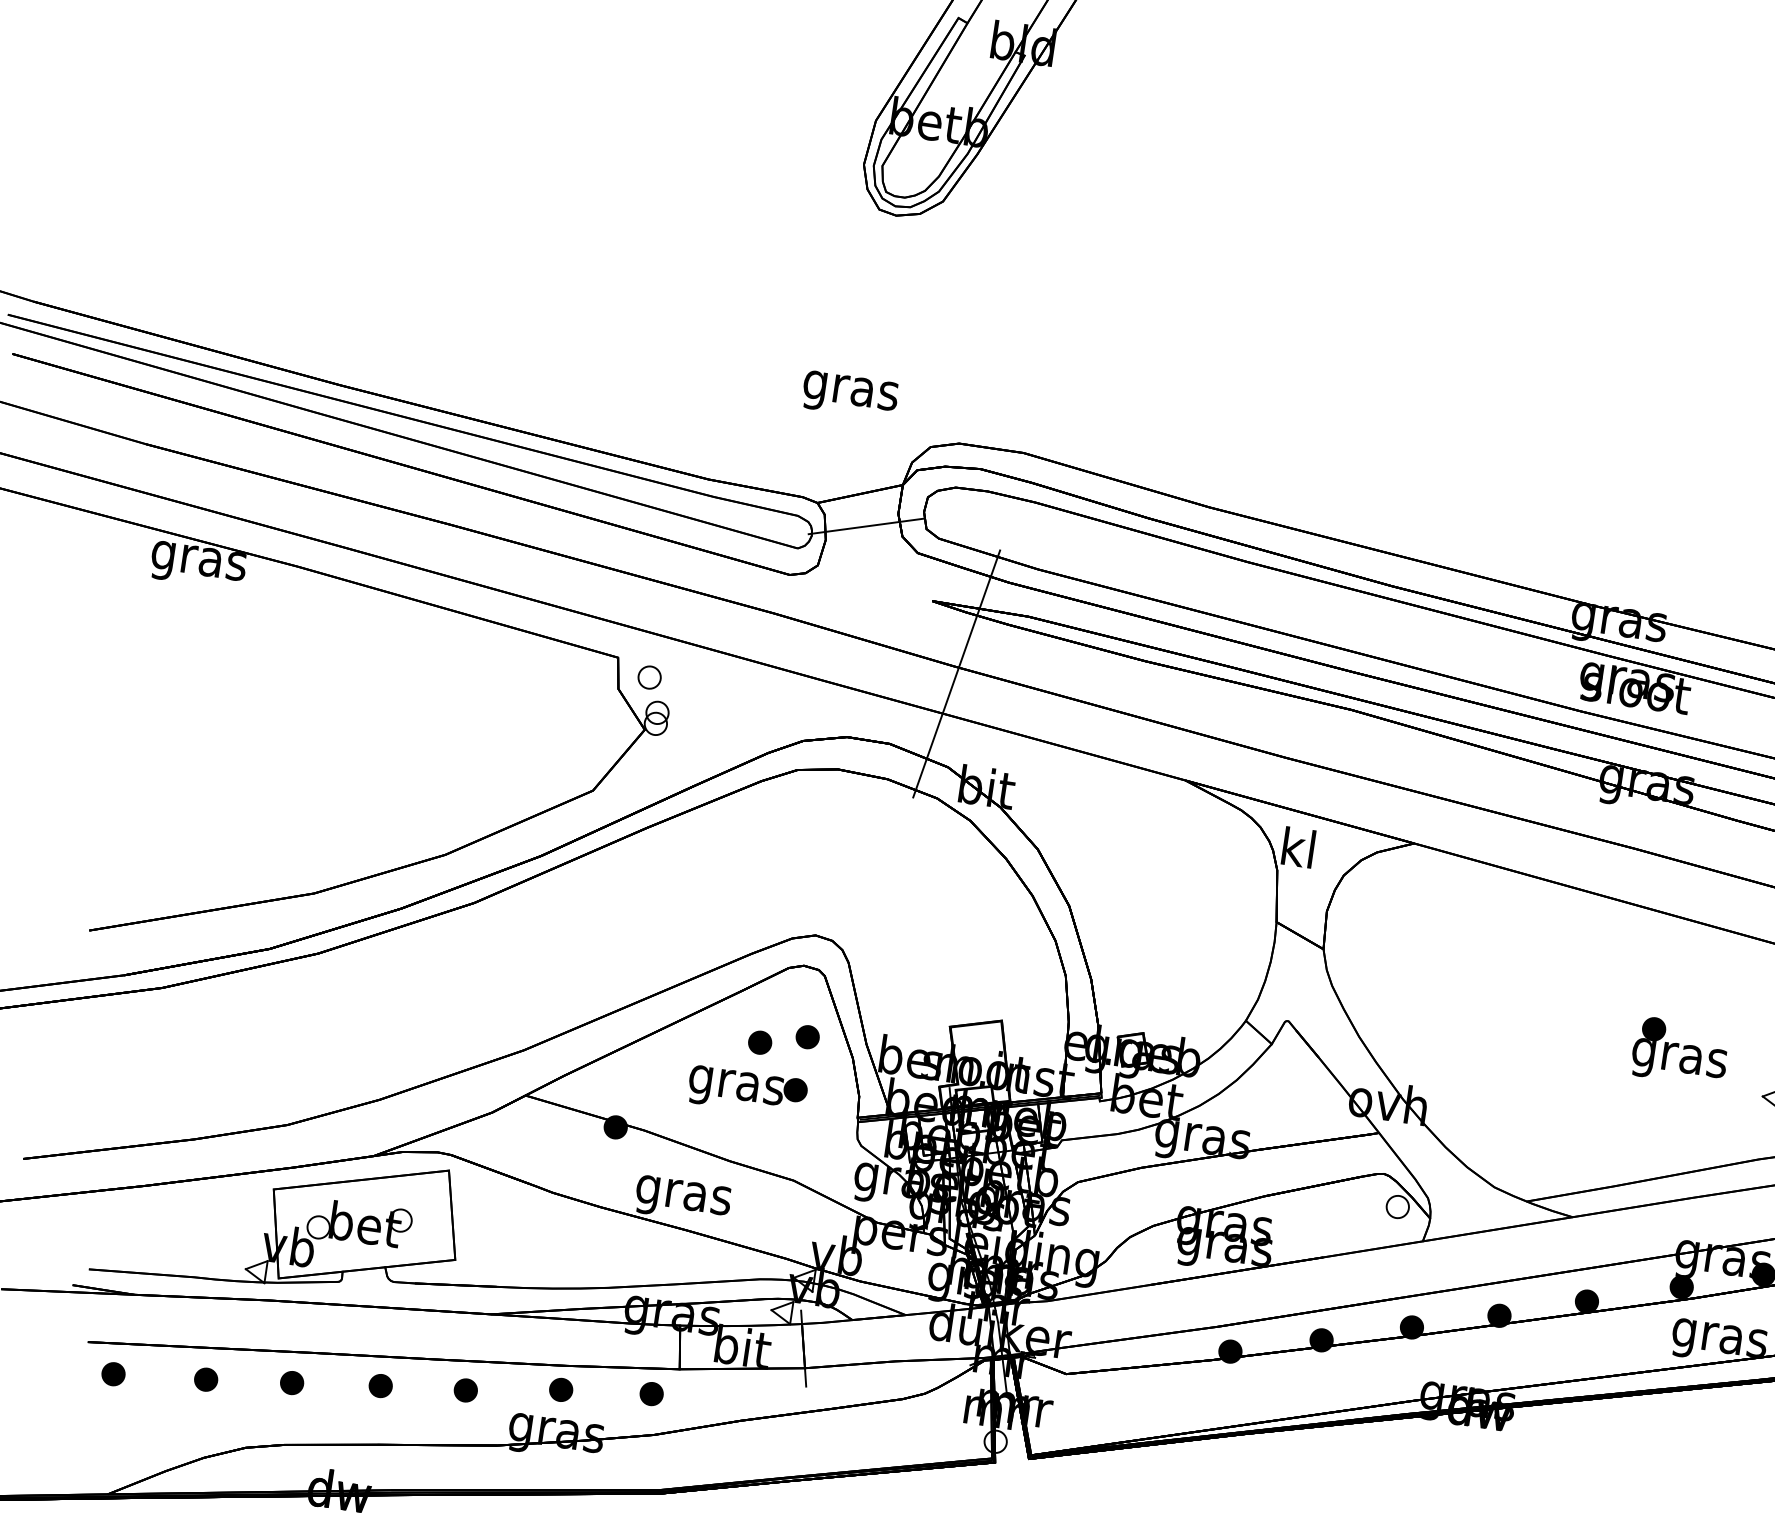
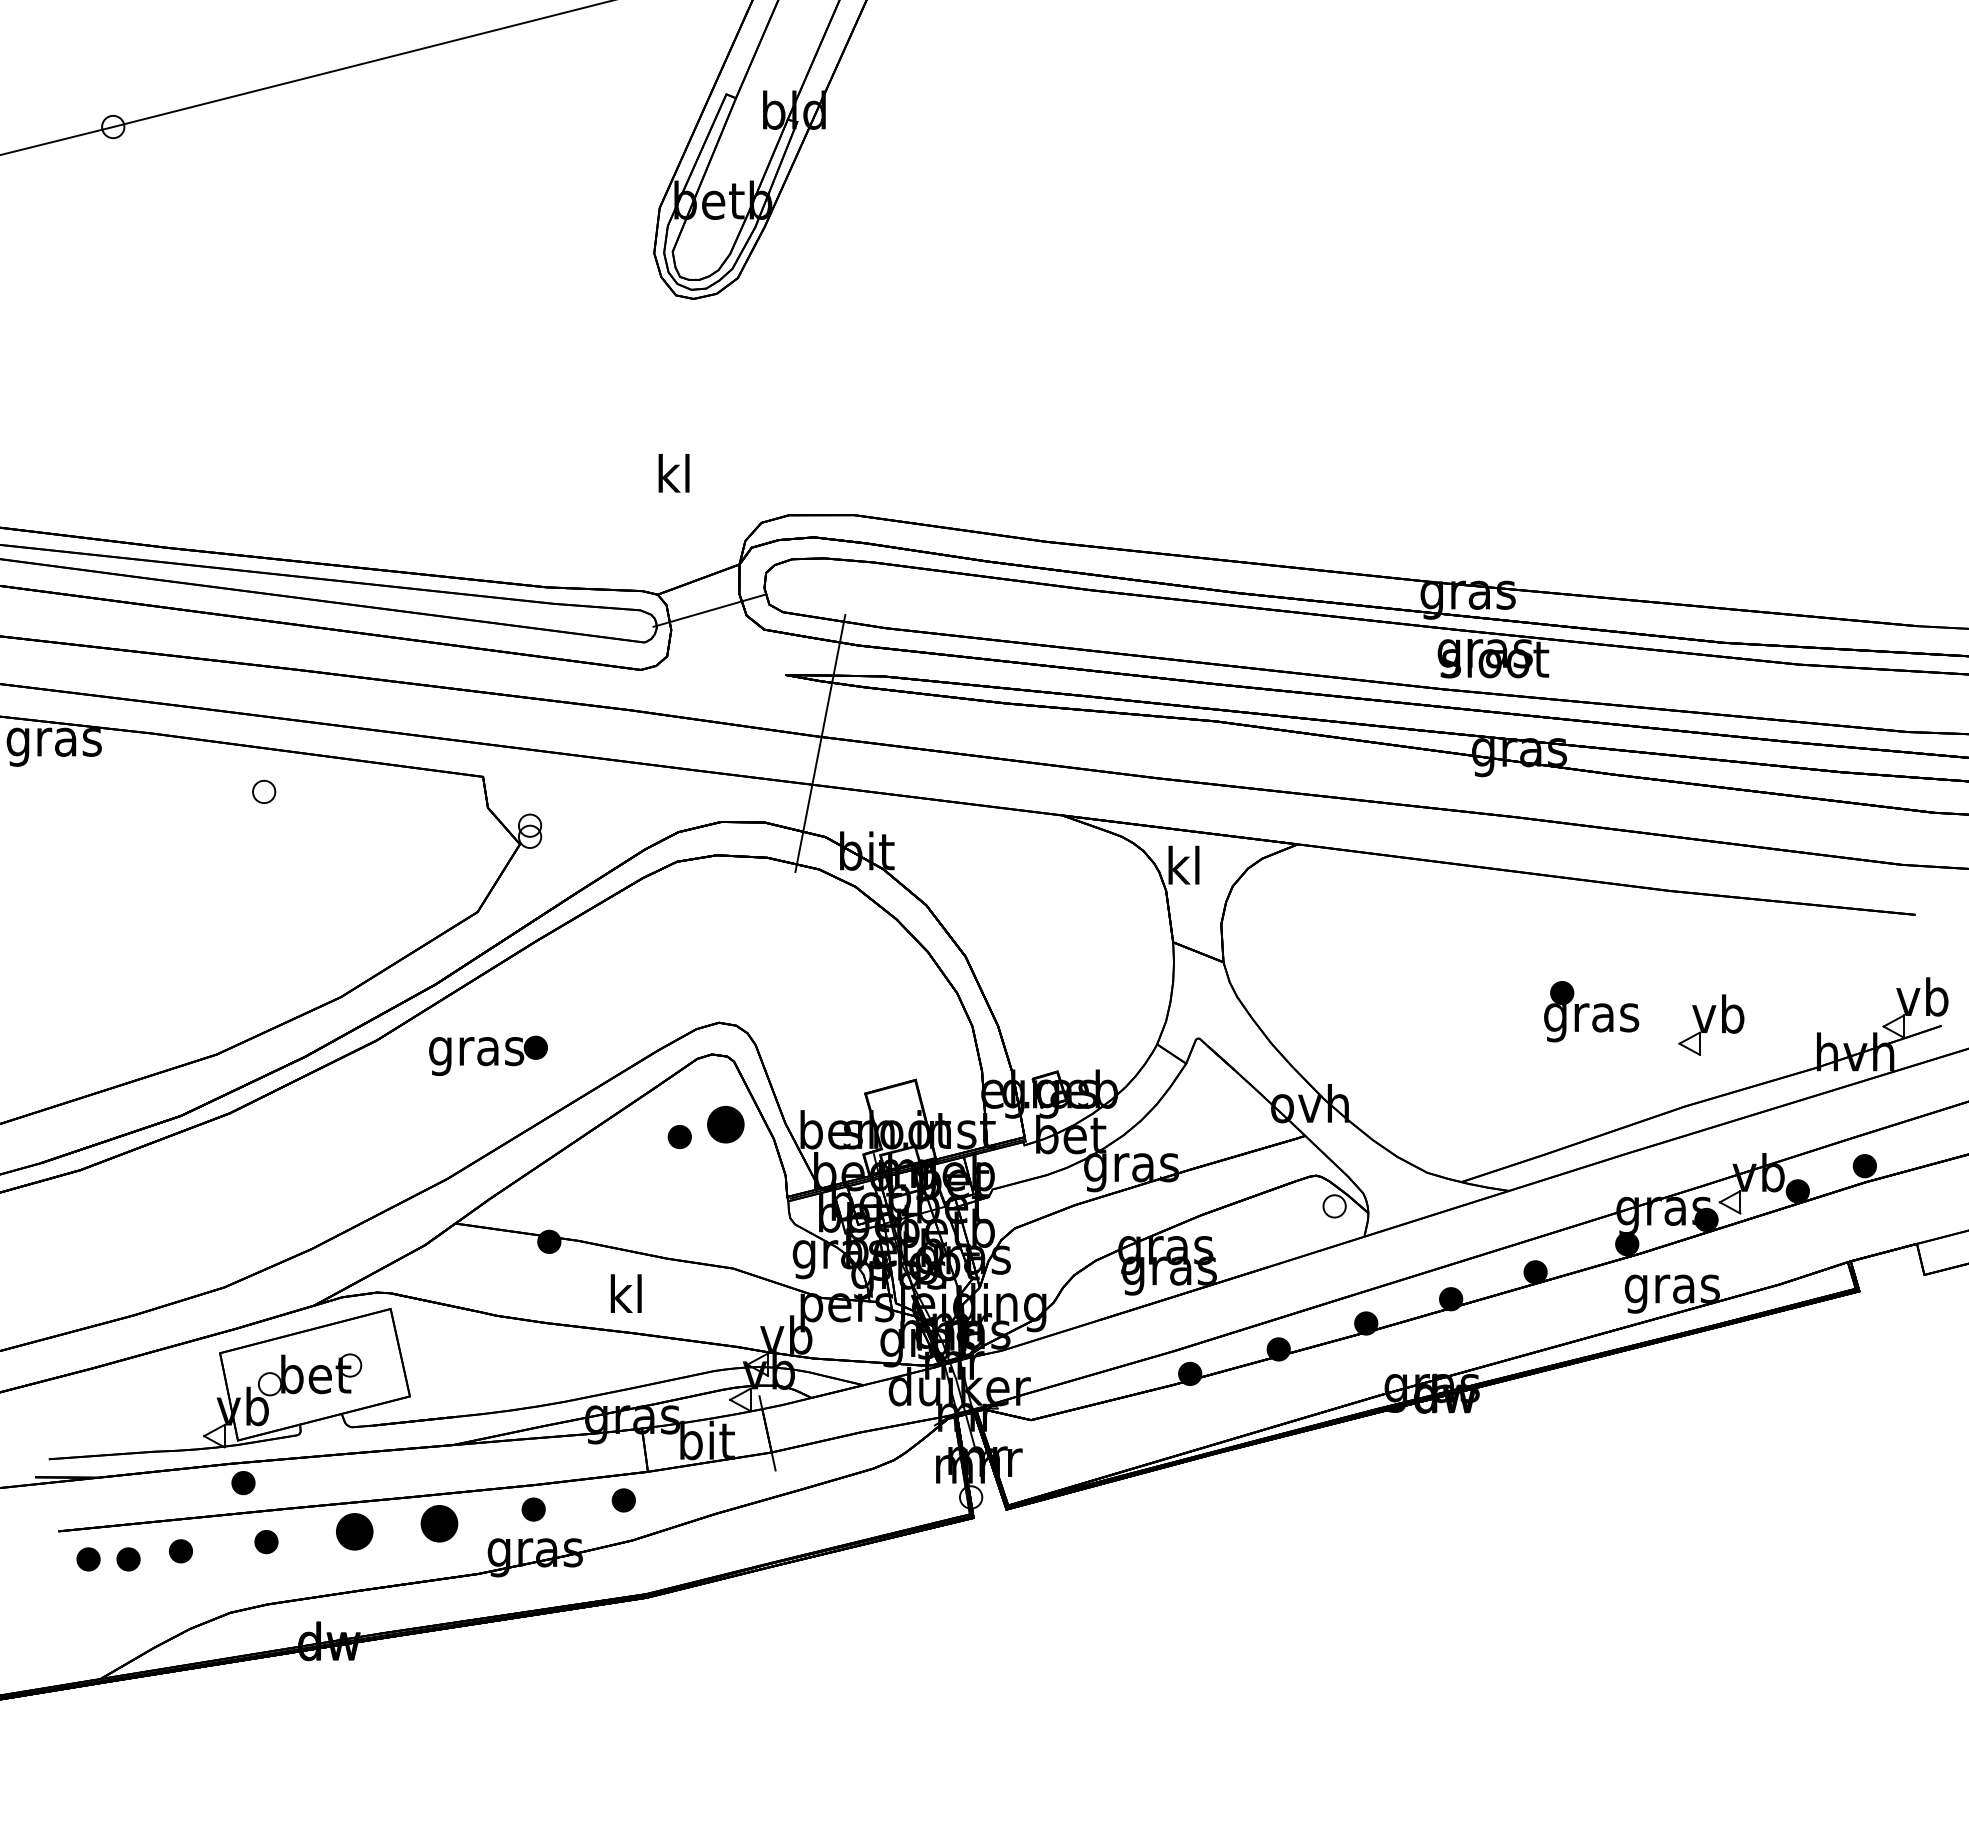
text: (850, 390) -> (673, 478), gras -> kl
part: (650, 677) -> (264, 791), moved
part: (808, 1037) -> (726, 1124), size x1.6
part: (747, 1090) -> (488, 1055), moved
text: (683, 1194) -> (626, 1298), gras -> kl
part: (277, 1321) -> (243, 1483), added
part: (153, 1380) -> (128, 1559), added
part: (380, 1386) -> (354, 1532), size x1.6
part: (465, 1390) -> (439, 1524), size x1.6

